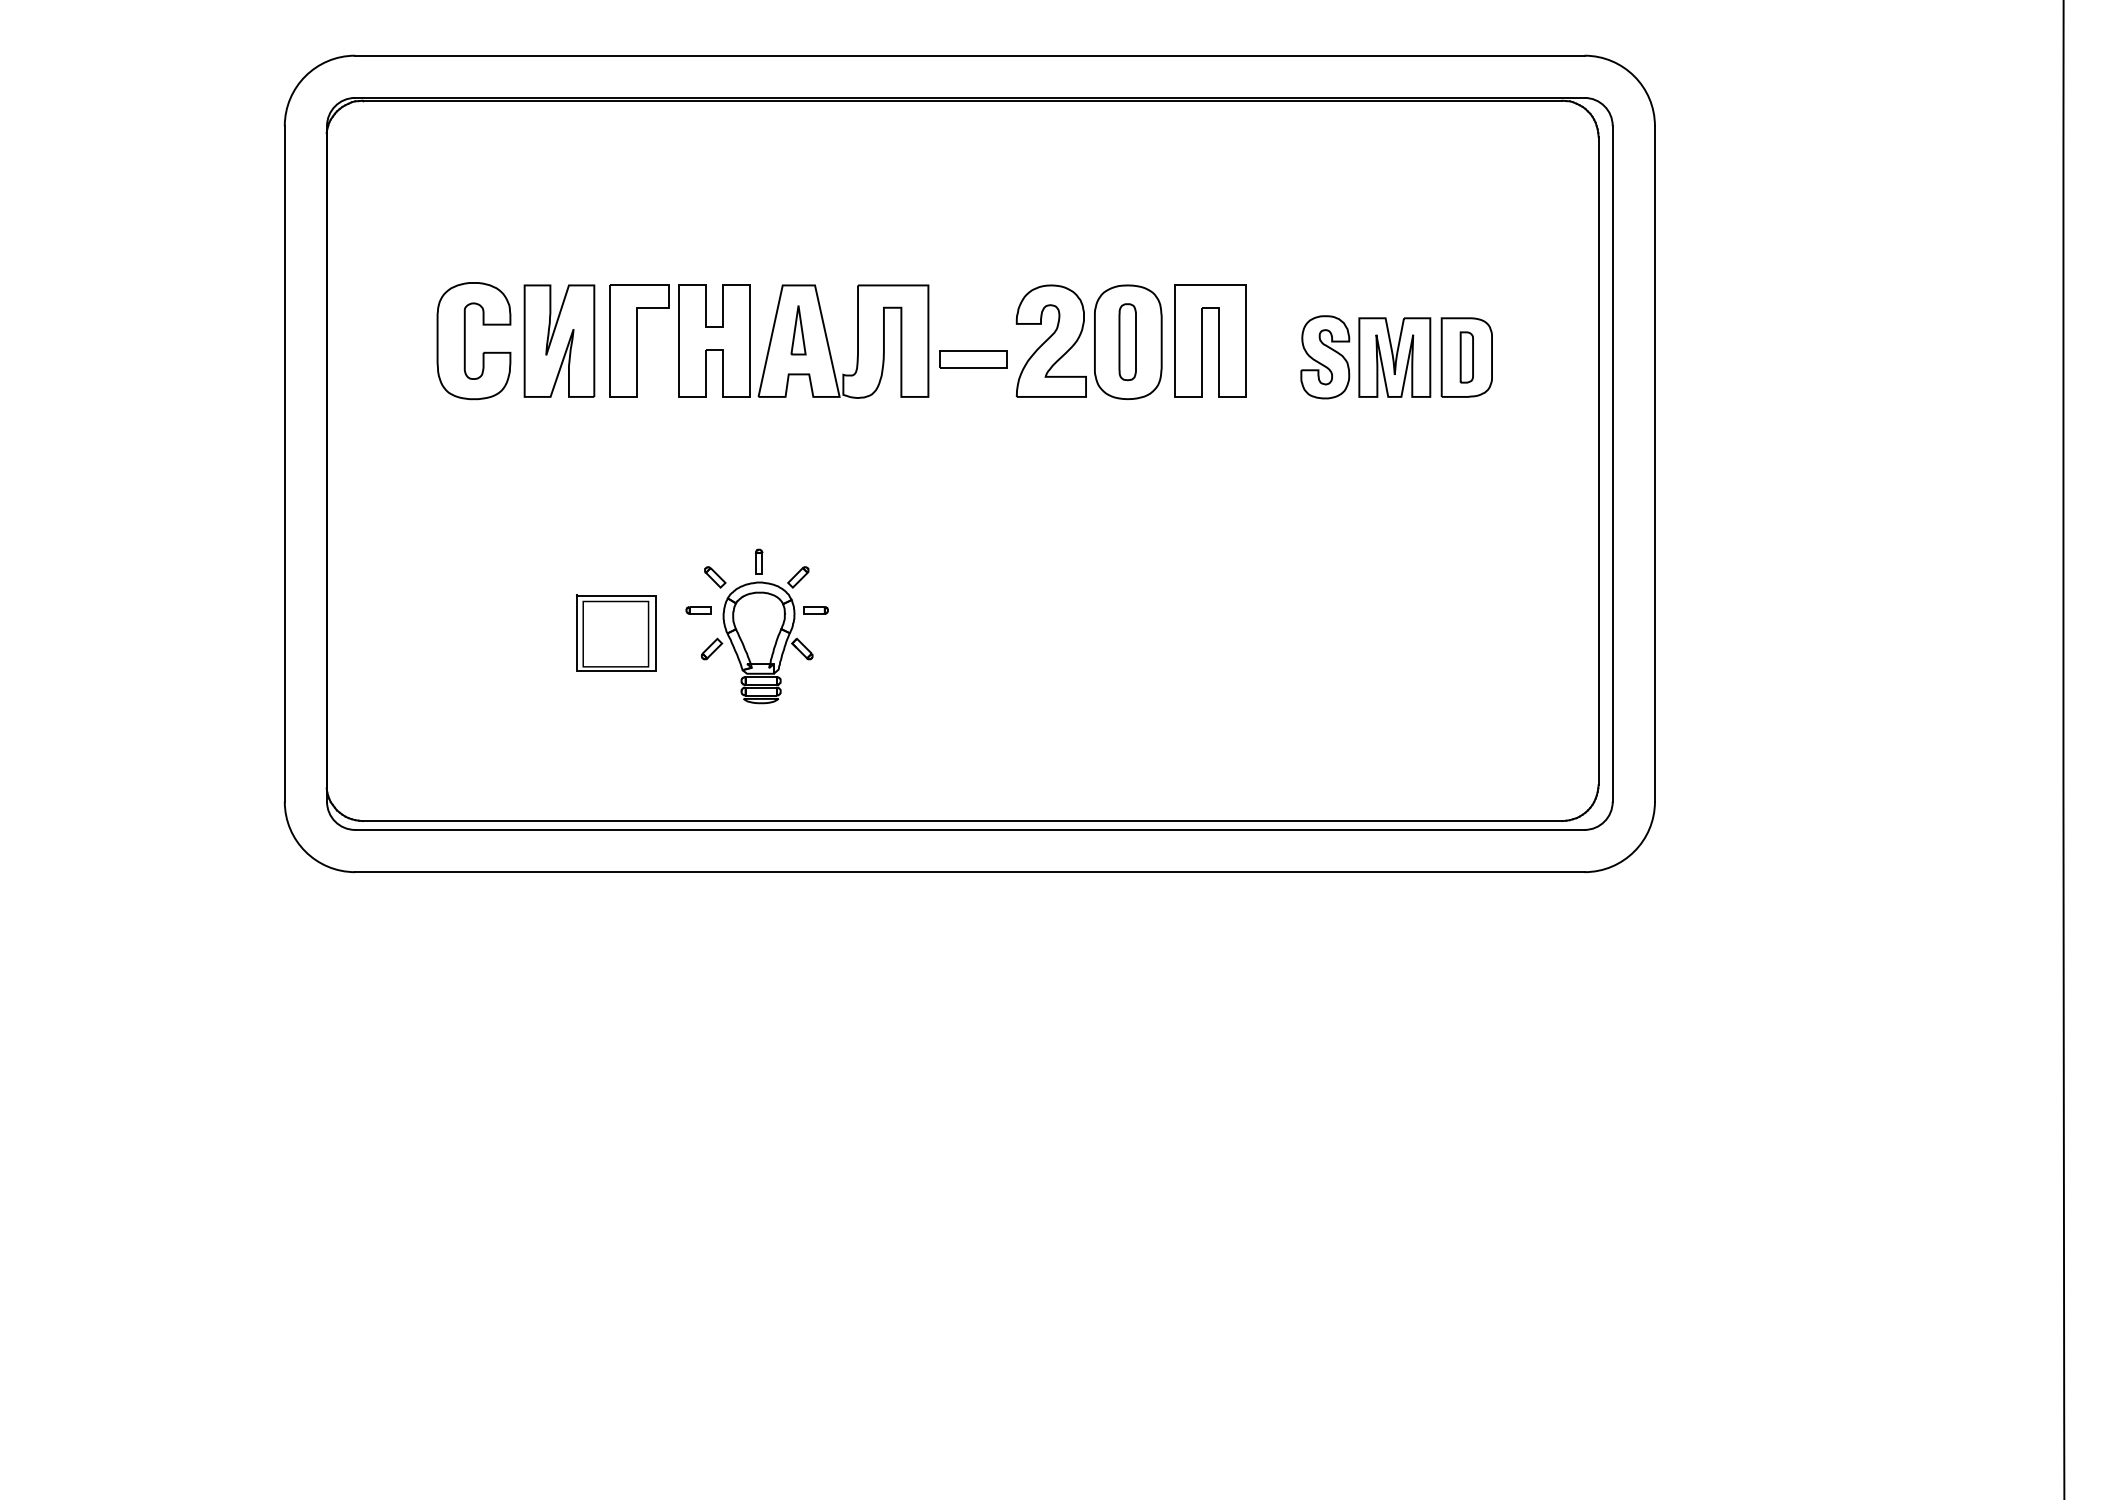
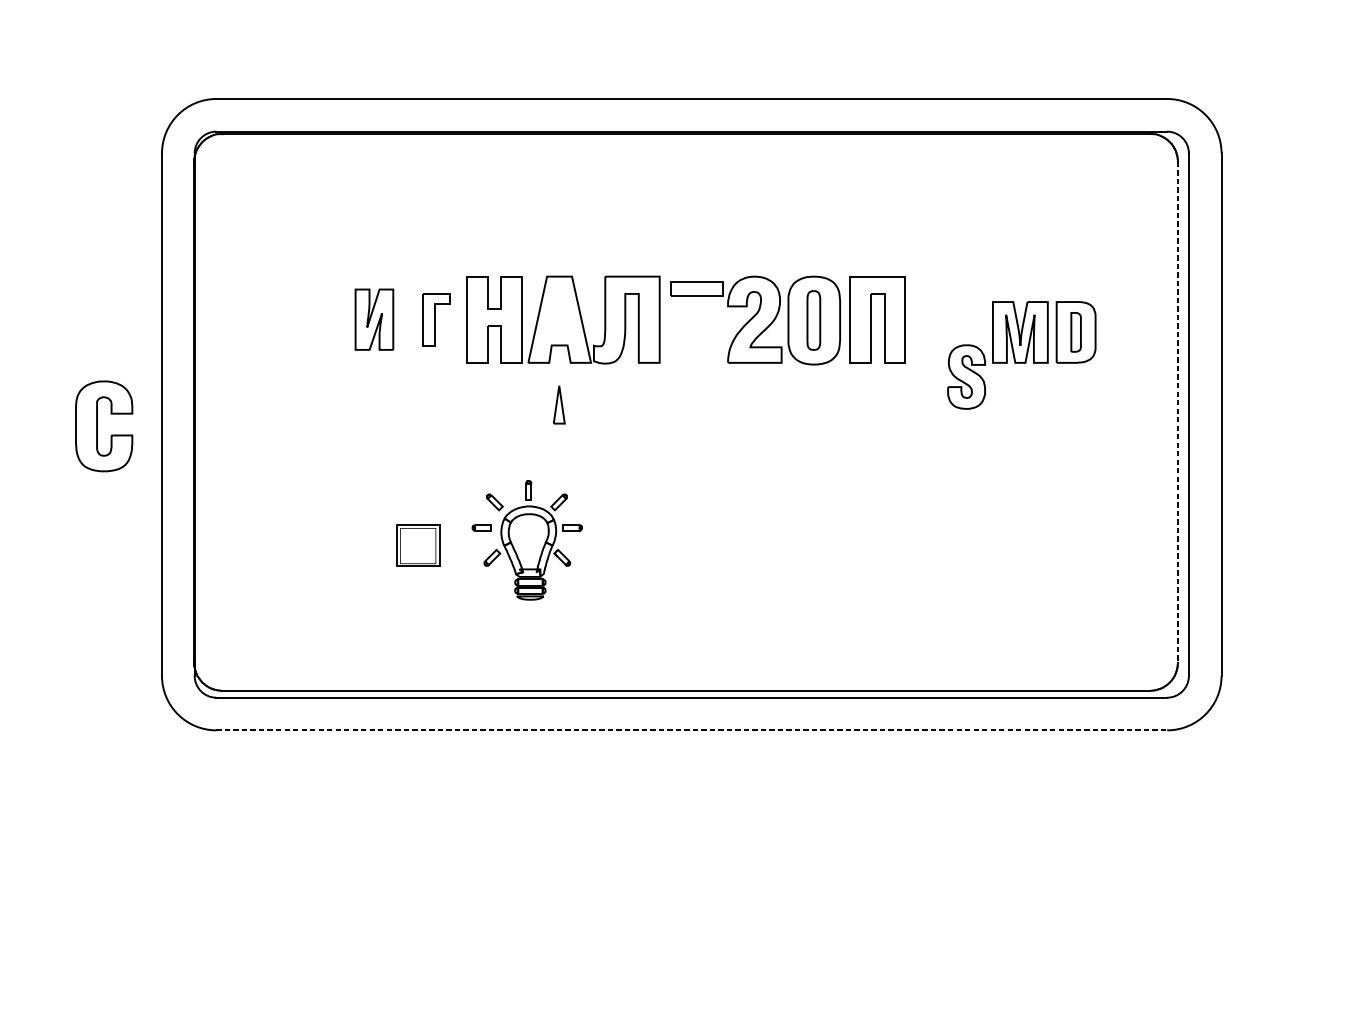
part: (798, 330) -> (559, 405), moved
part: (559, 340) -> (374, 319), size x0.7
part: (639, 340) -> (436, 319), size x0.6
part: (465, 341) -> (97, 426), moved
part: (1325, 357) -> (966, 377), moved
part: (973, 359) -> (696, 289), moved
line: (1598, 460) -> (1177, 412), solid -> dashed
part: (616, 632) -> (418, 545), size x0.7
line: (969, 872) -> (691, 730), solid -> dashed

